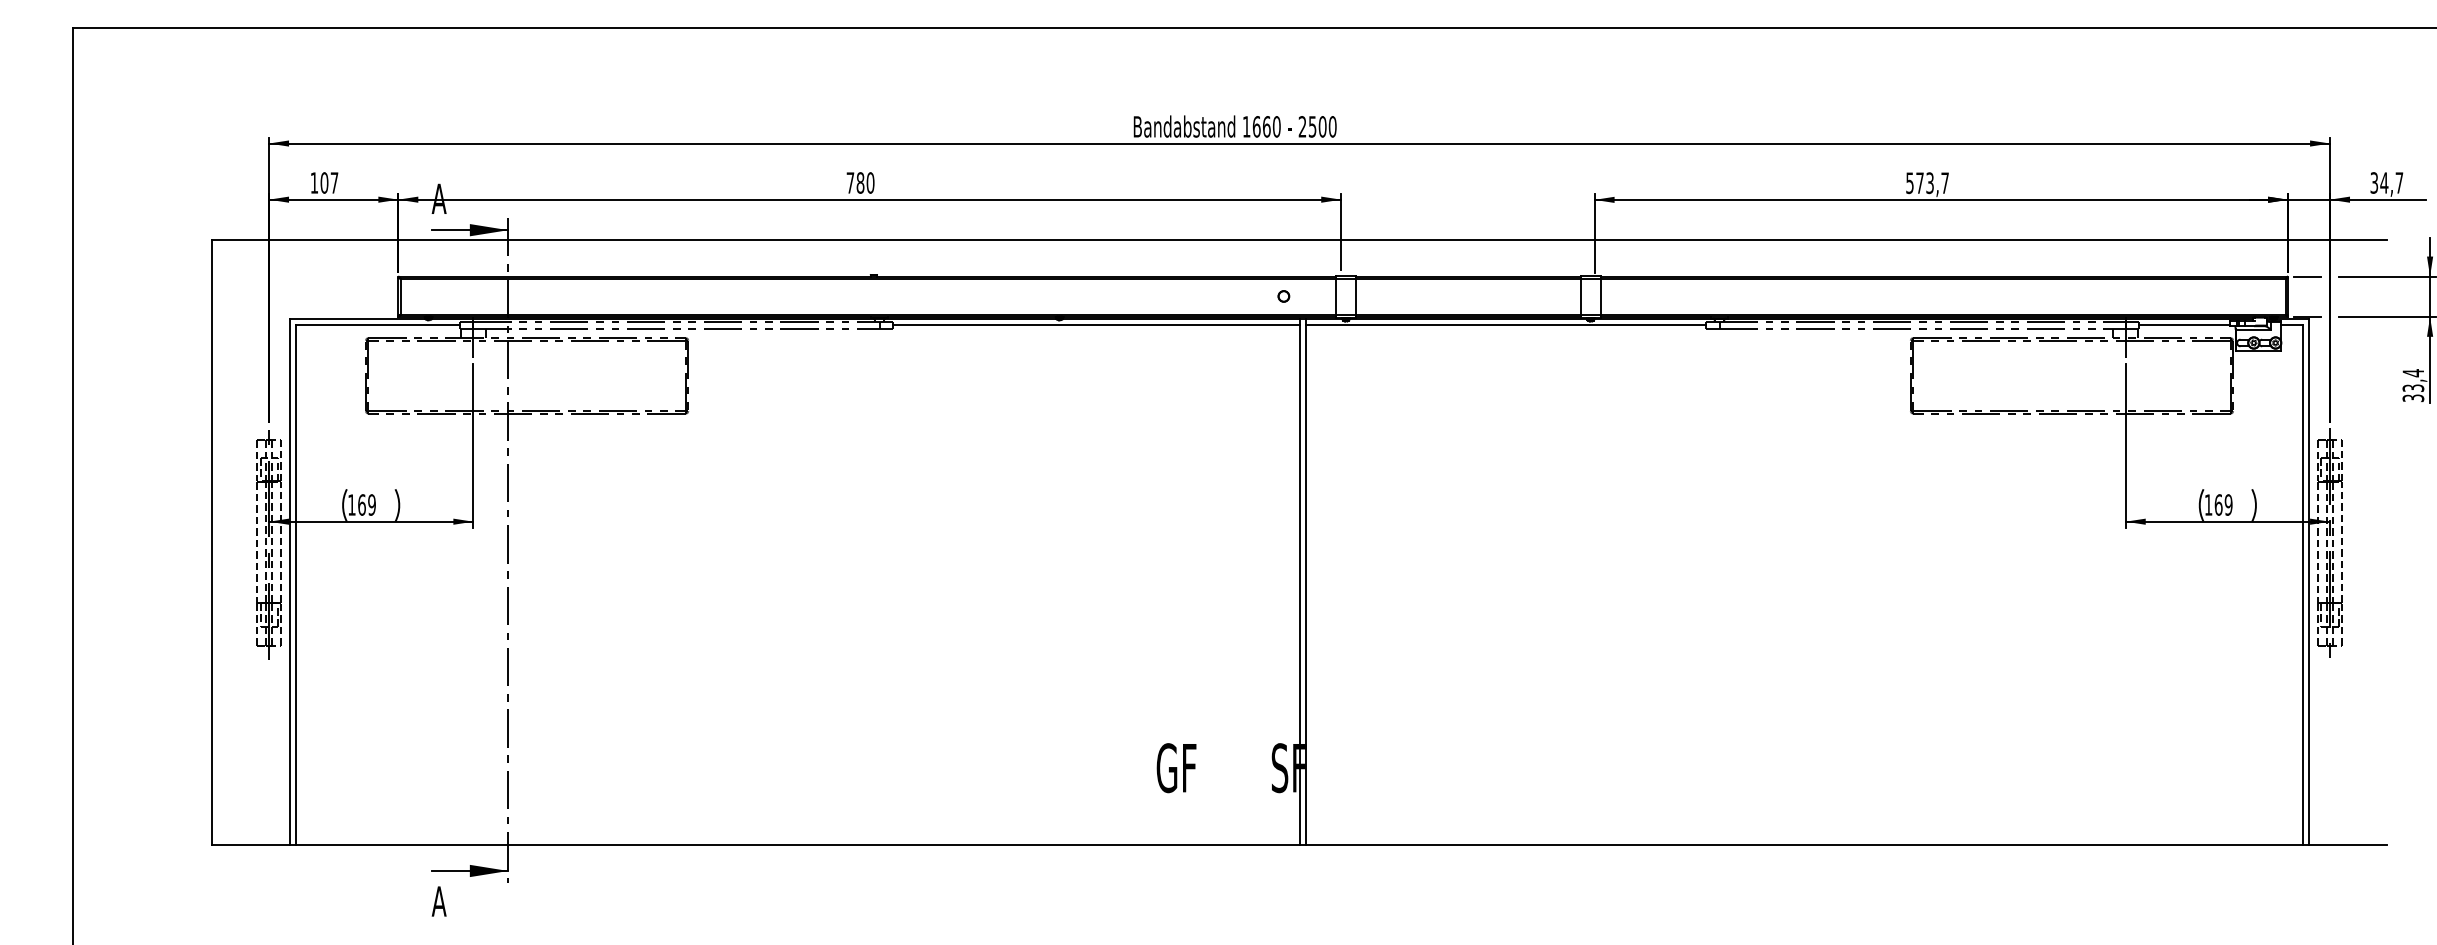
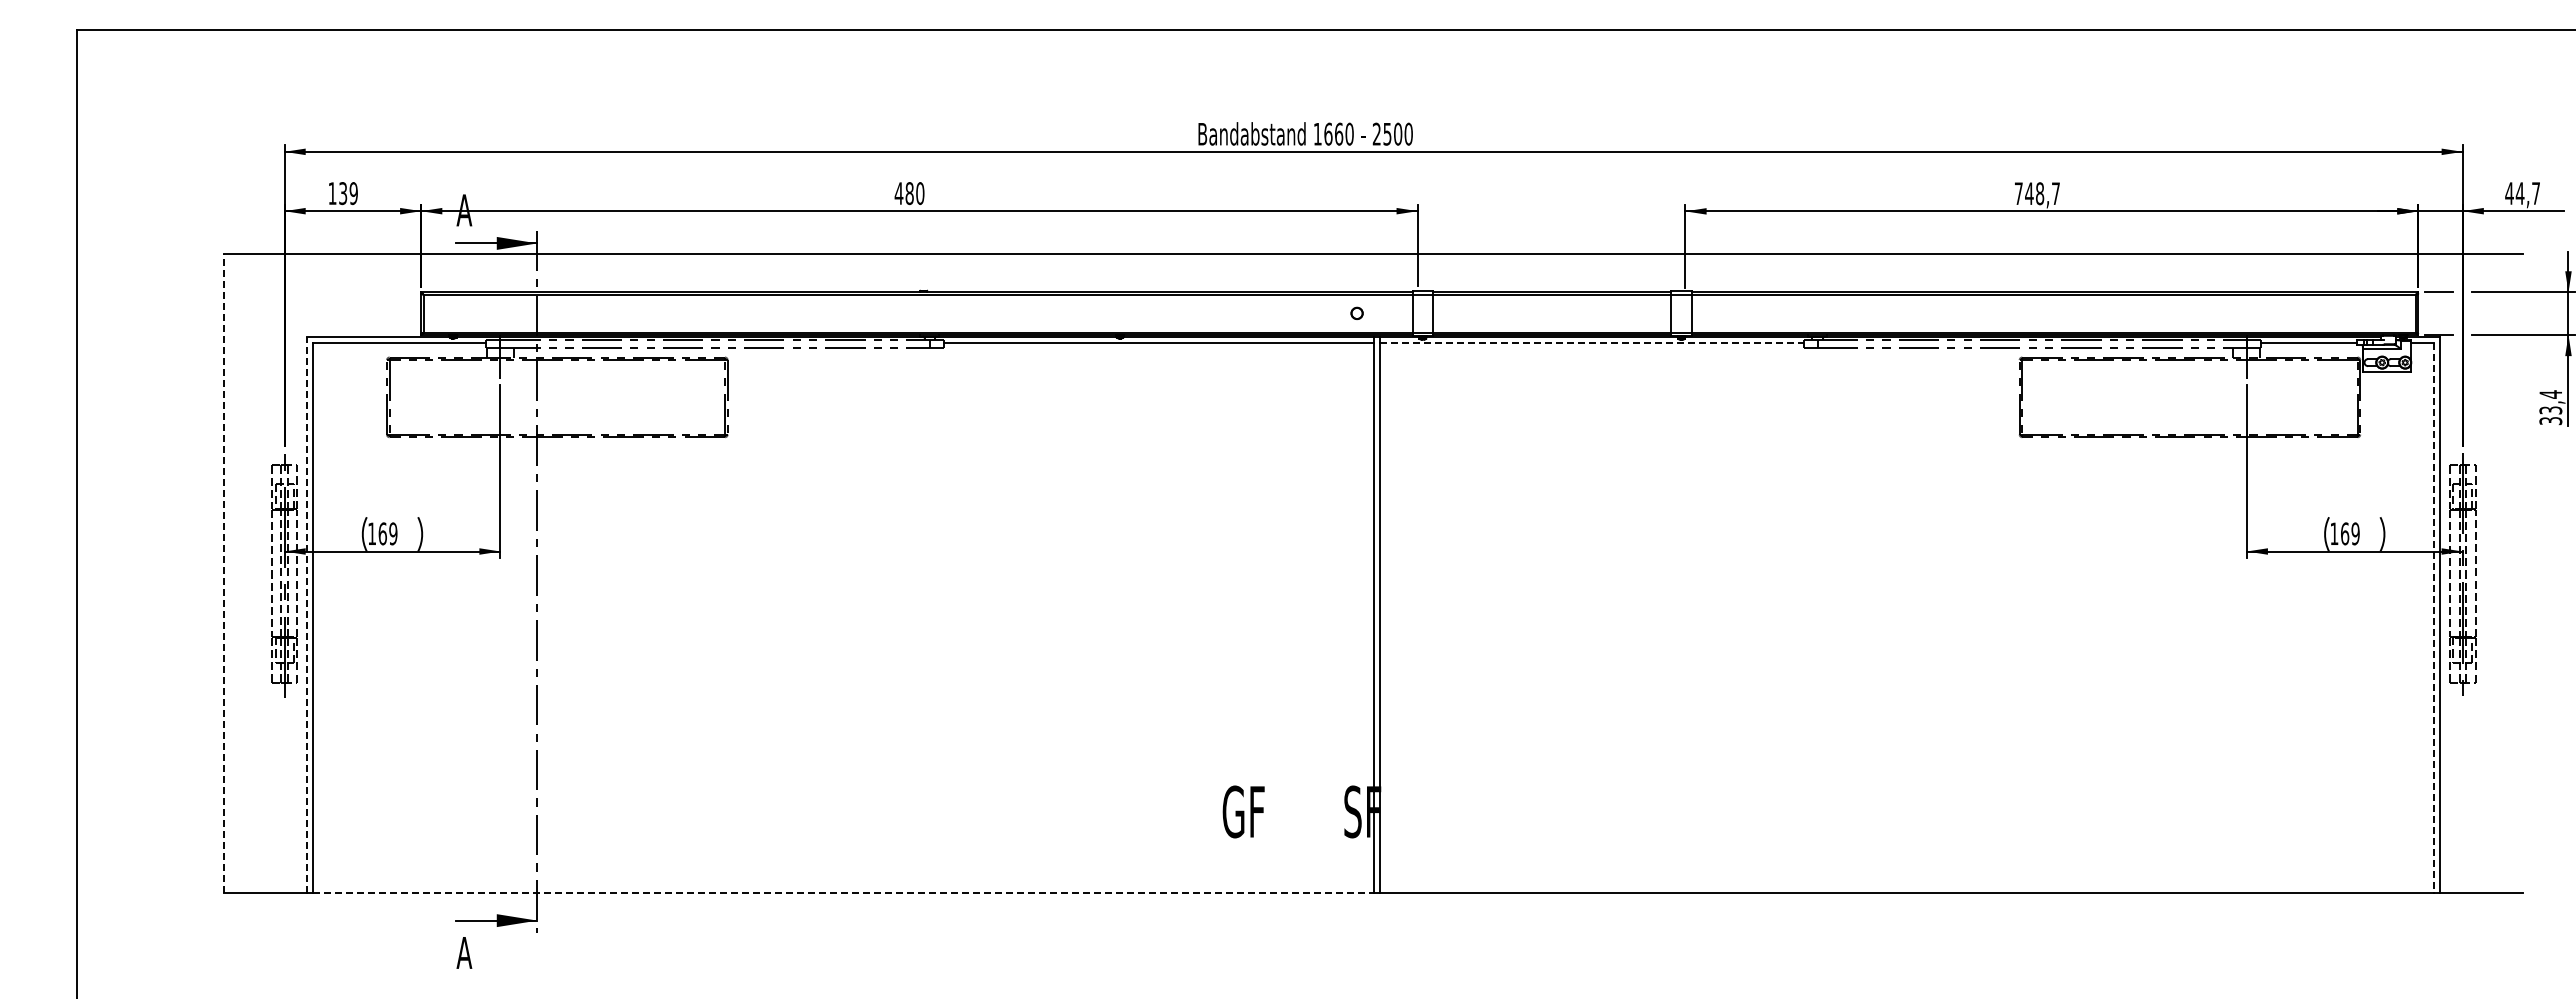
text: (329, 182) -> (348, 193), 107 -> 139
text: (849, 182) -> (898, 193), 780 -> 480
text: (1920, 182) -> (2029, 193), 573,7 -> 748,7
text: (2374, 182) -> (2509, 193), 34,7 -> 44,7
line: (1505, 324) -> (1591, 343), solid -> dashed
line: (211, 541) -> (223, 572), solid -> dashed
line: (289, 581) -> (306, 614), solid -> dashed
line: (2302, 585) -> (2433, 618), solid -> dashed
line: (797, 844) -> (843, 892), solid -> dashed

